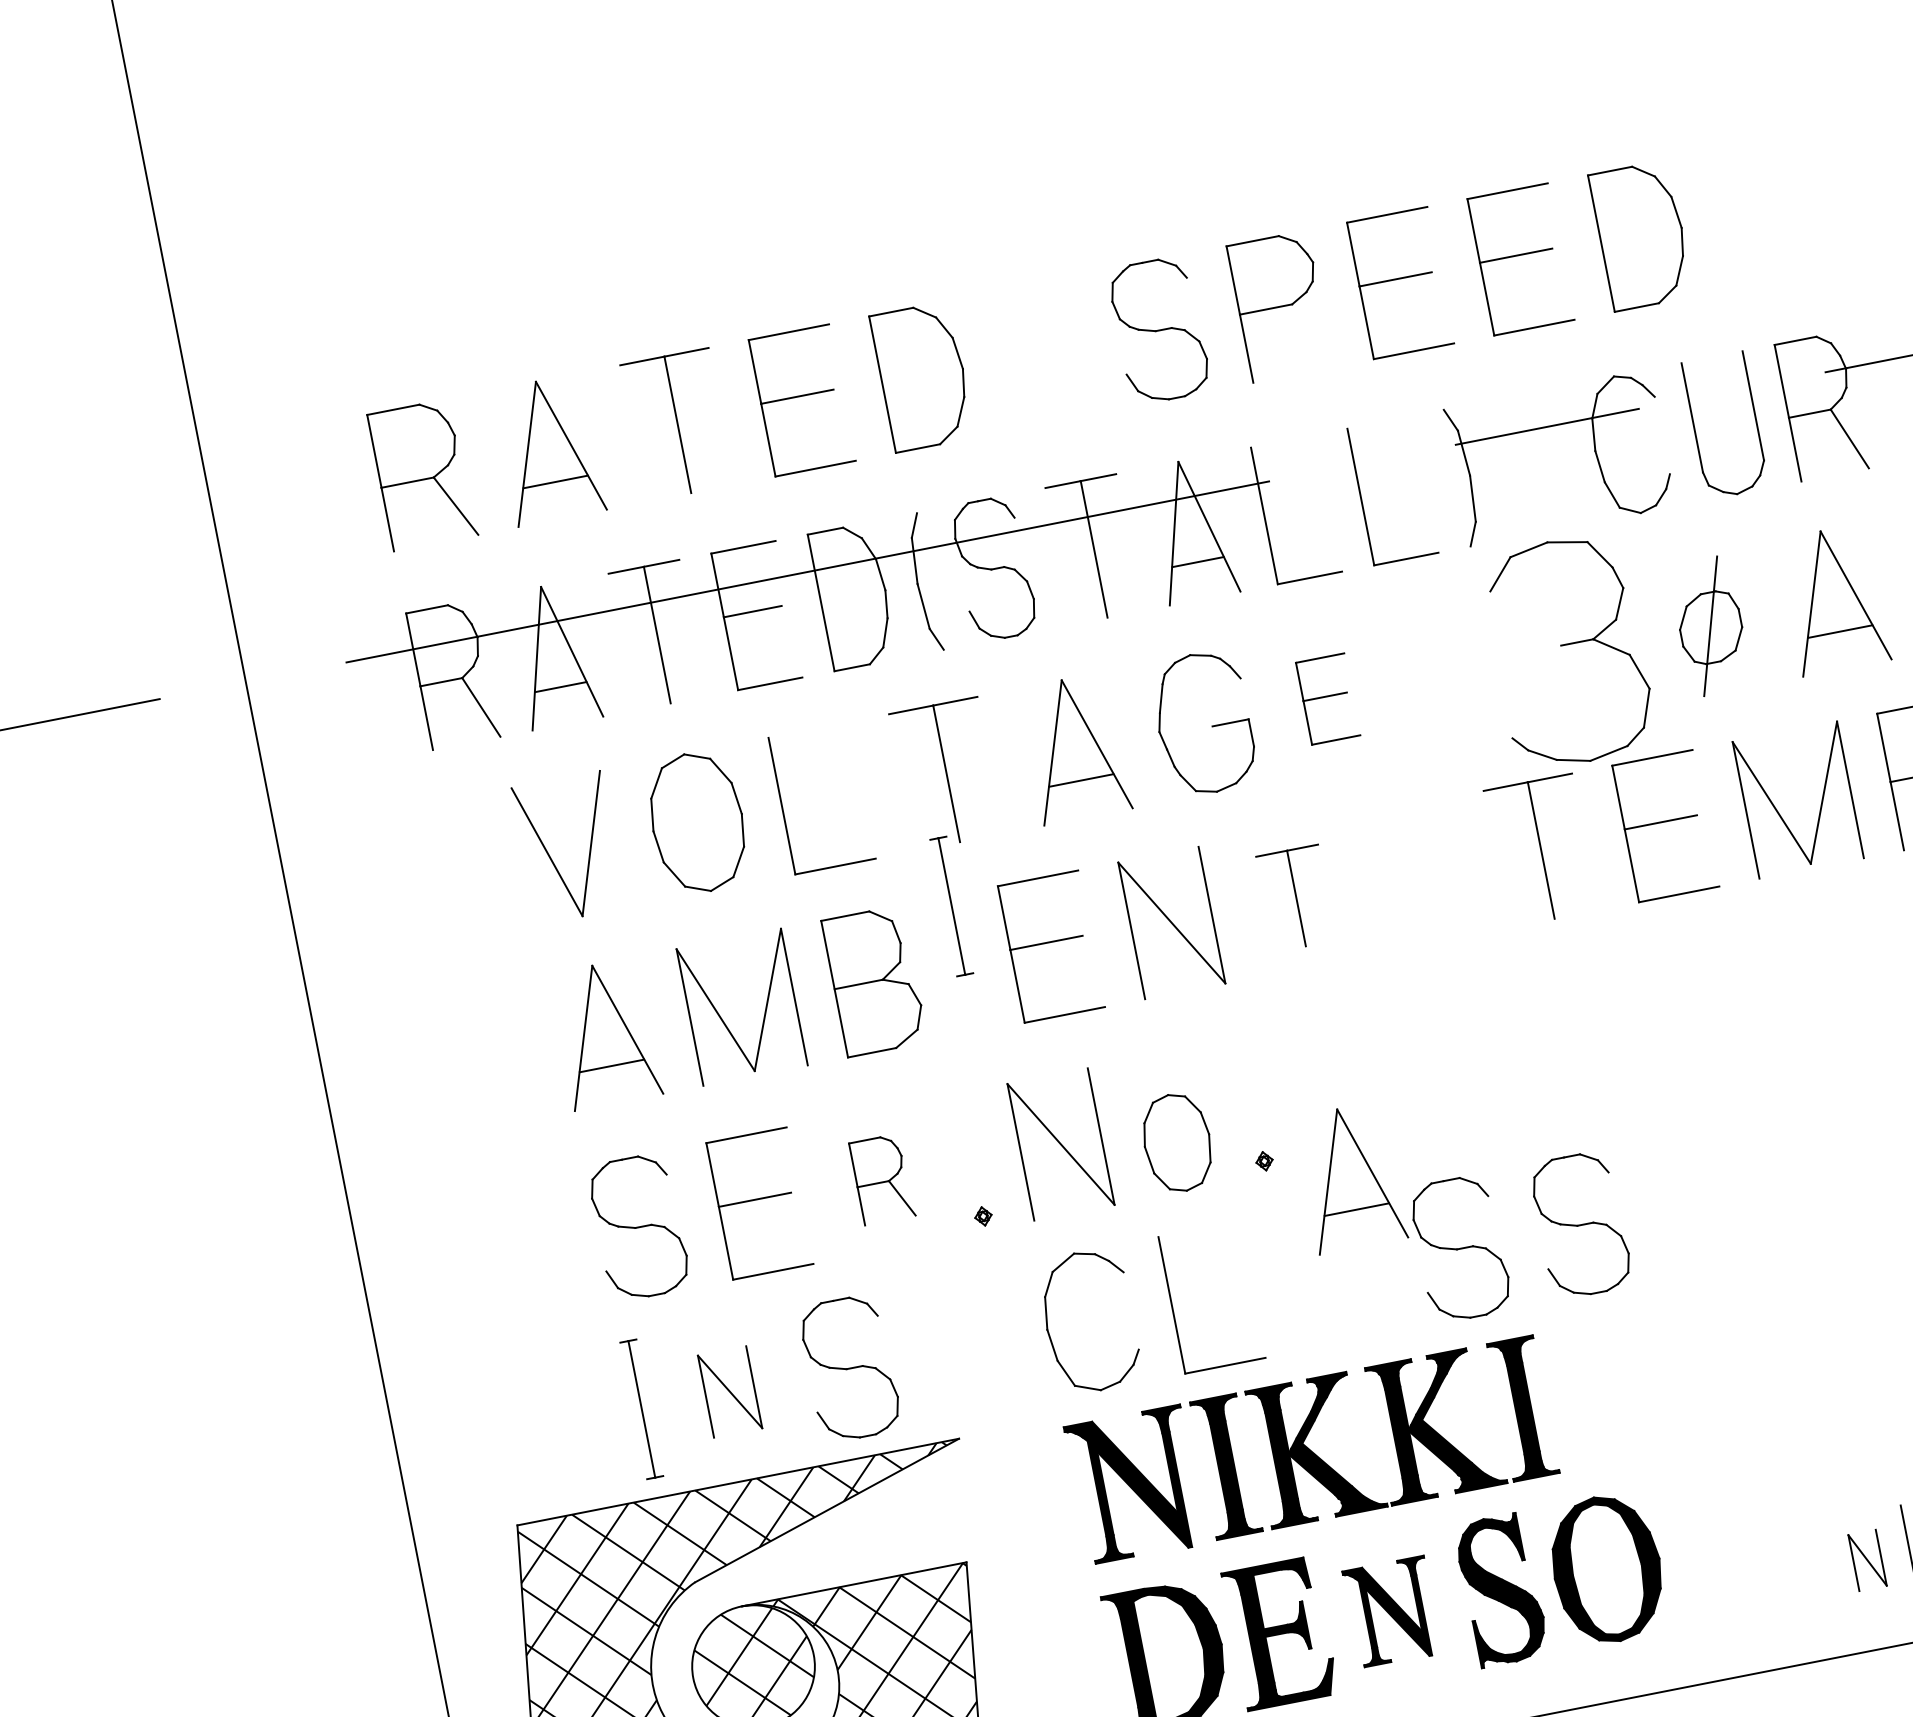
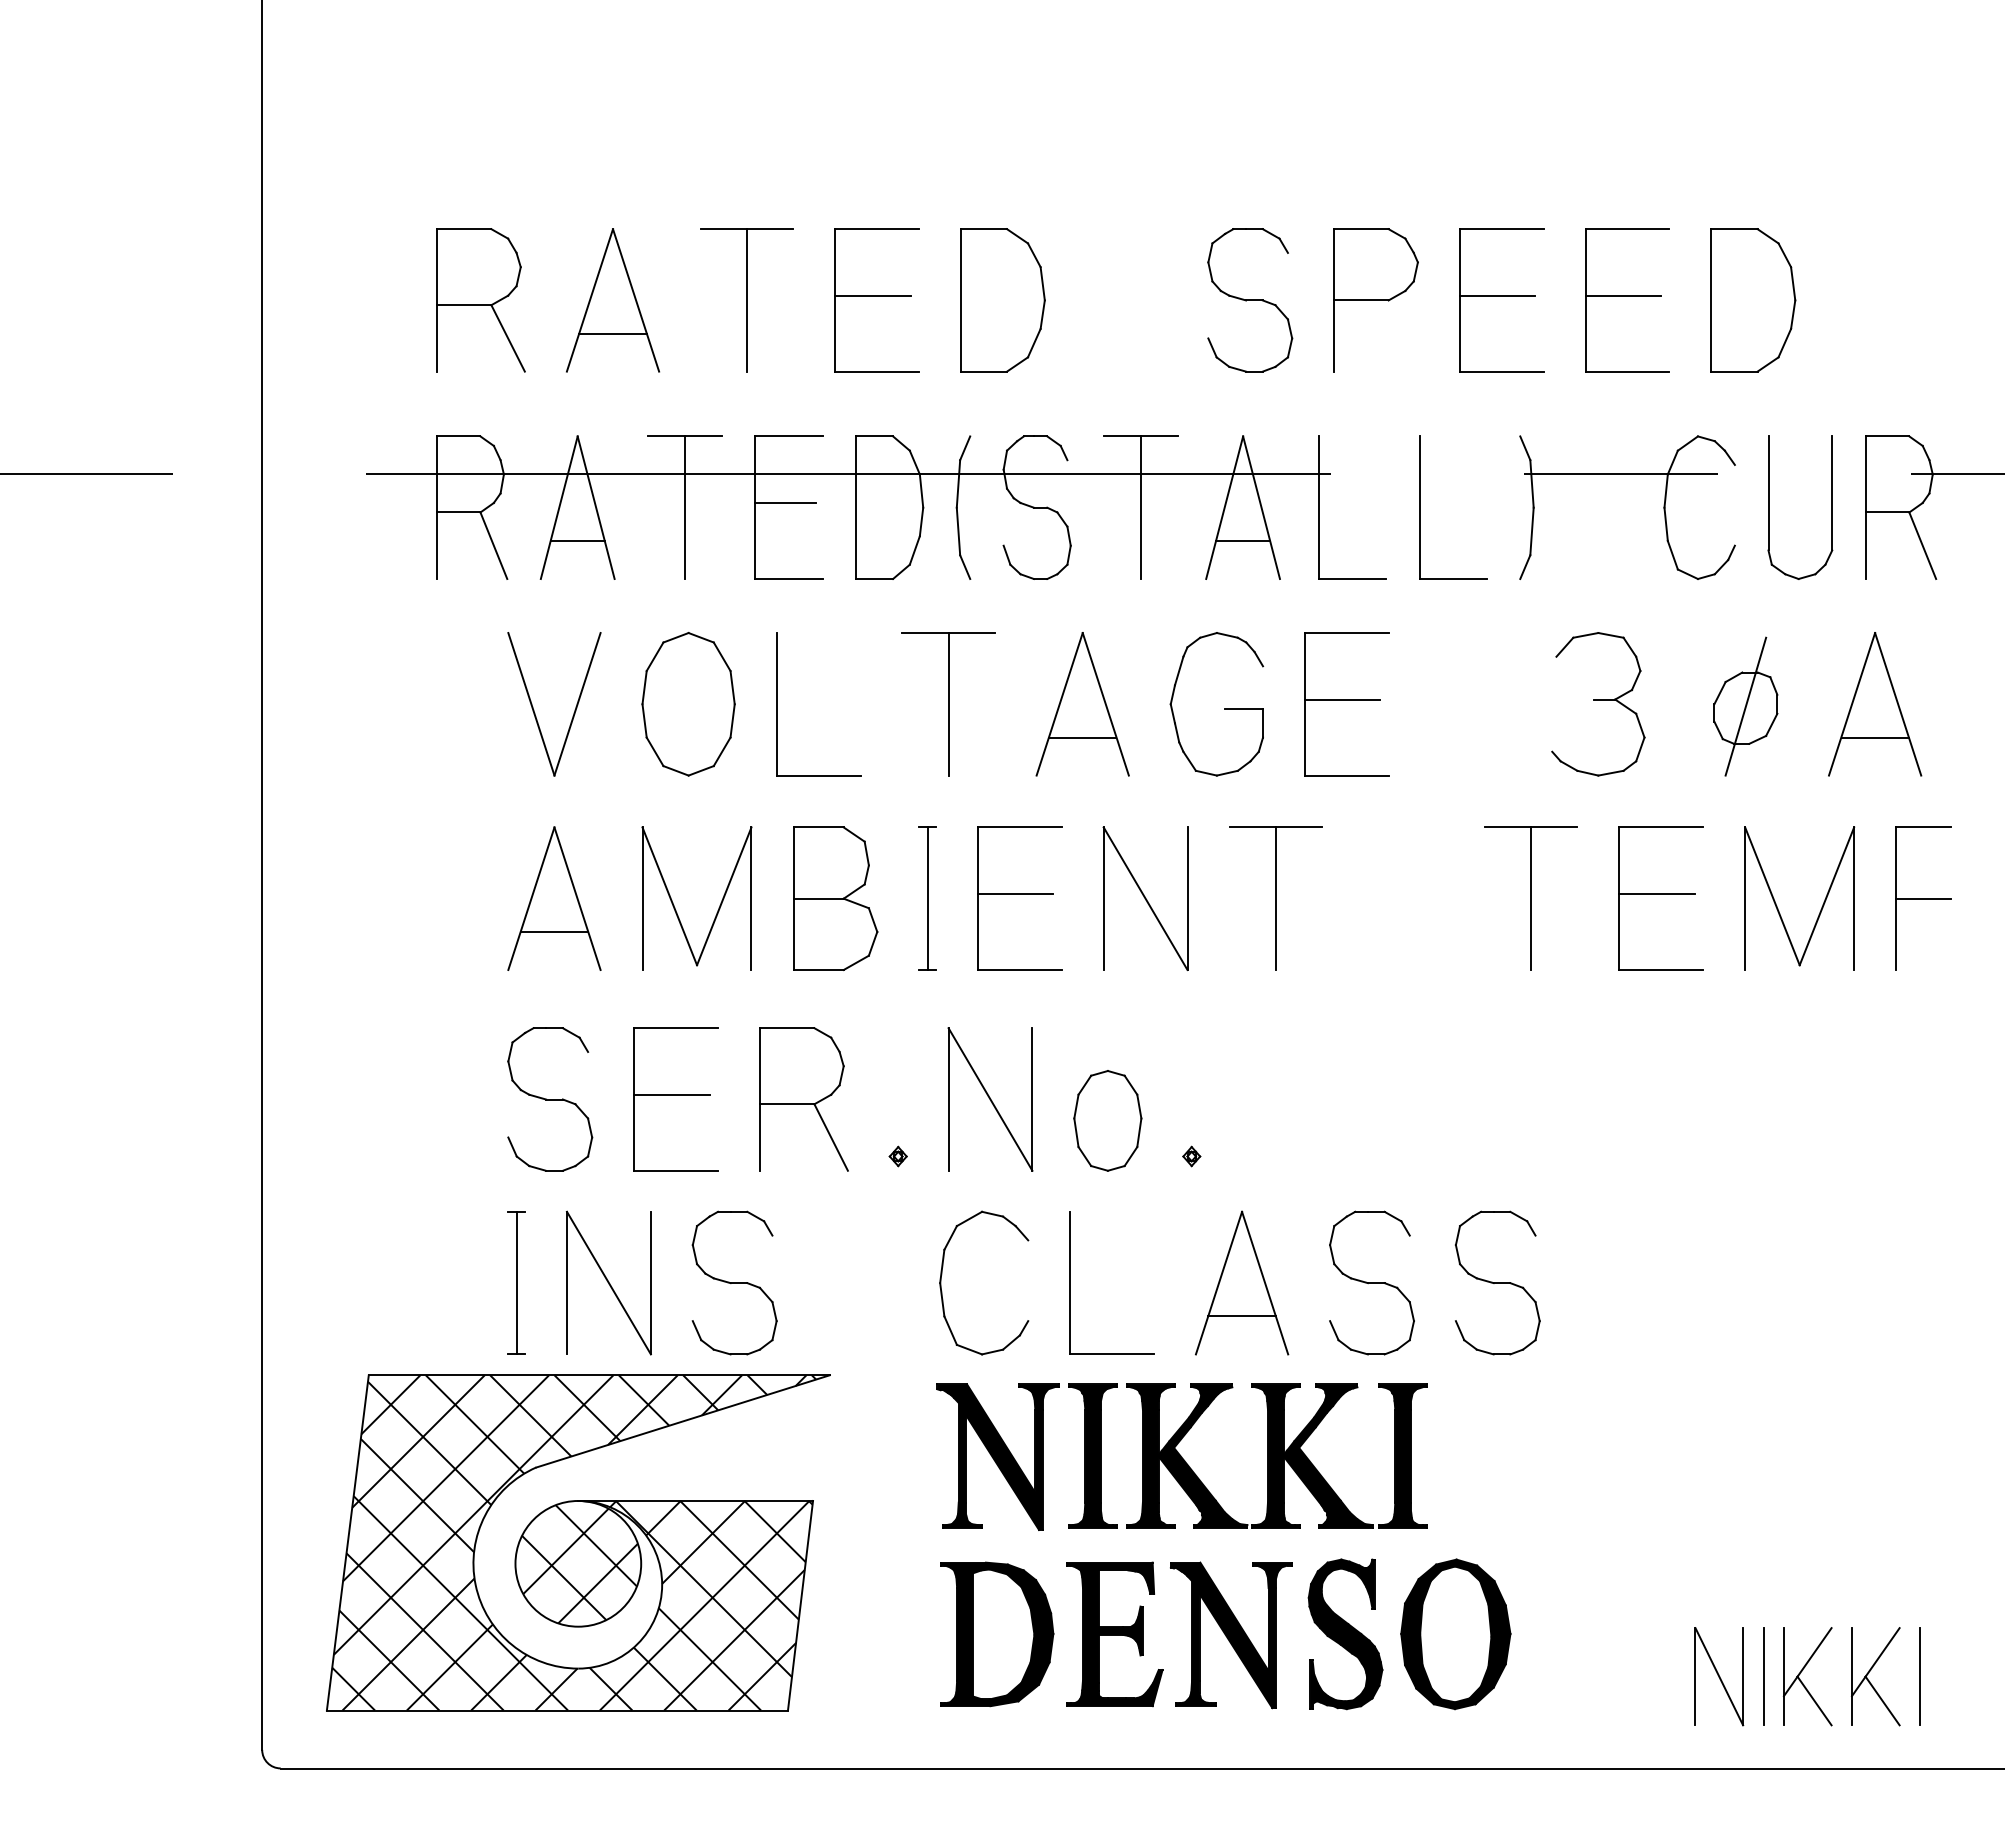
part: (1569, 651) -> (1598, 704), size x0.62
part: (1327, 699) -> (1346, 704), size x1.67
part: (1296, 898) -> (1275, 898), size x1.43
part: (951, 906) -> (927, 898), moved
part: (1350, 1177) -> (1242, 1282), moved
part: (881, 1179) -> (803, 1099), size x1.67
part: (729, 1391) -> (608, 1282), size x1.67
part: (1867, 1560) -> (1719, 1676), size x1.67
part: (1392, 1612) -> (1231, 1635), size x1.43

